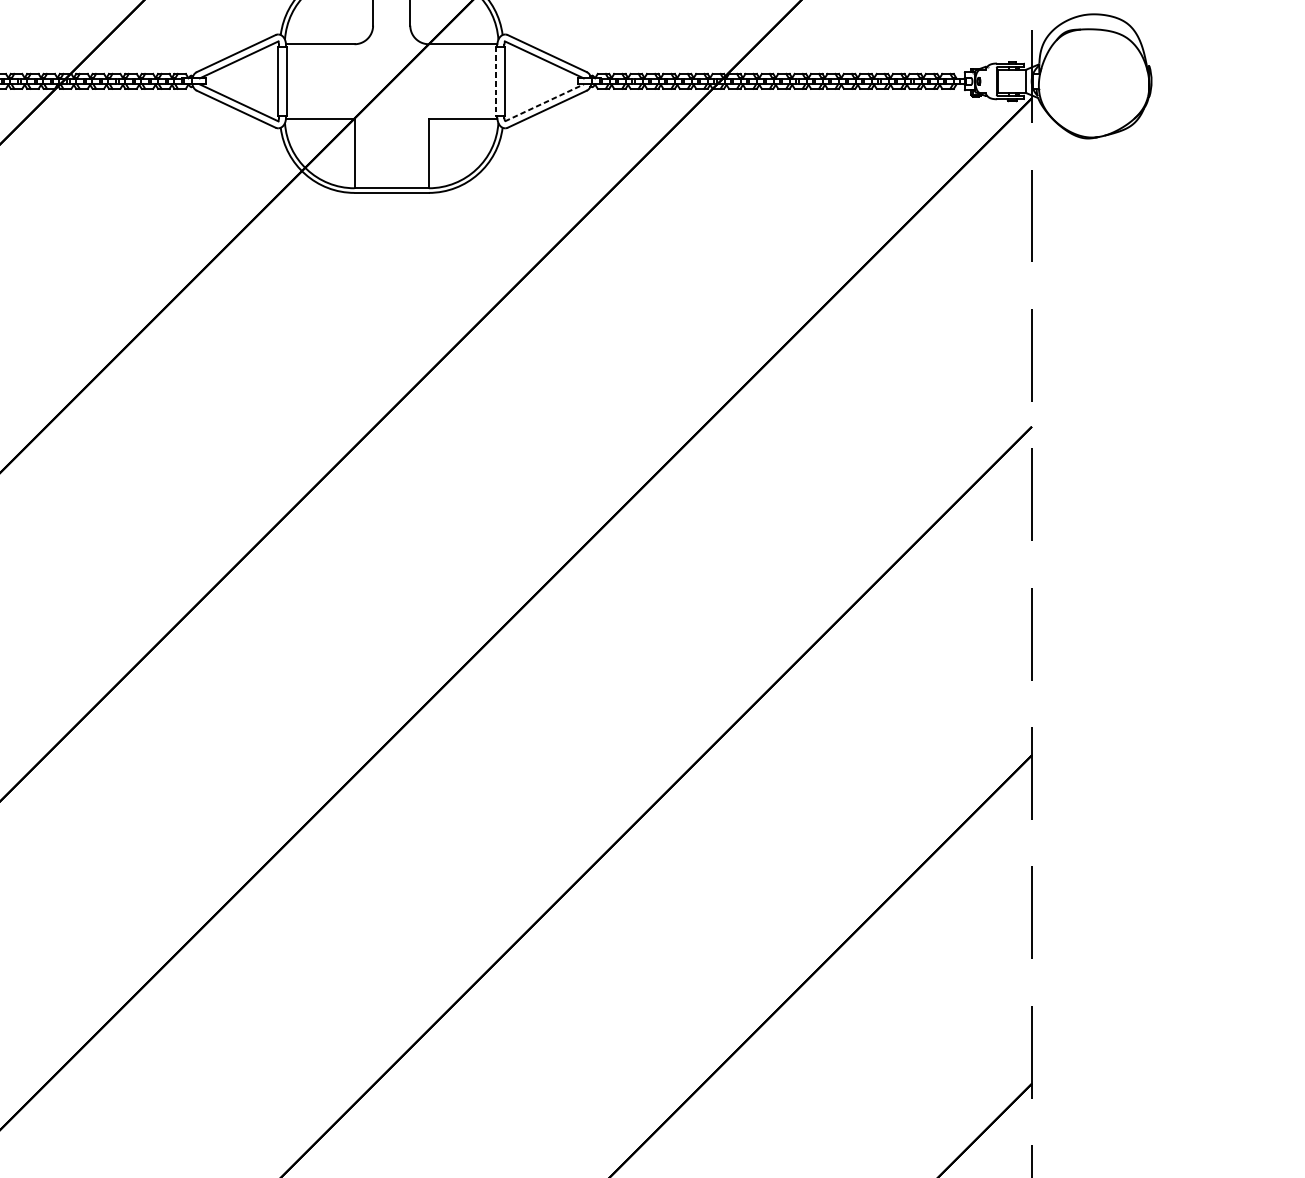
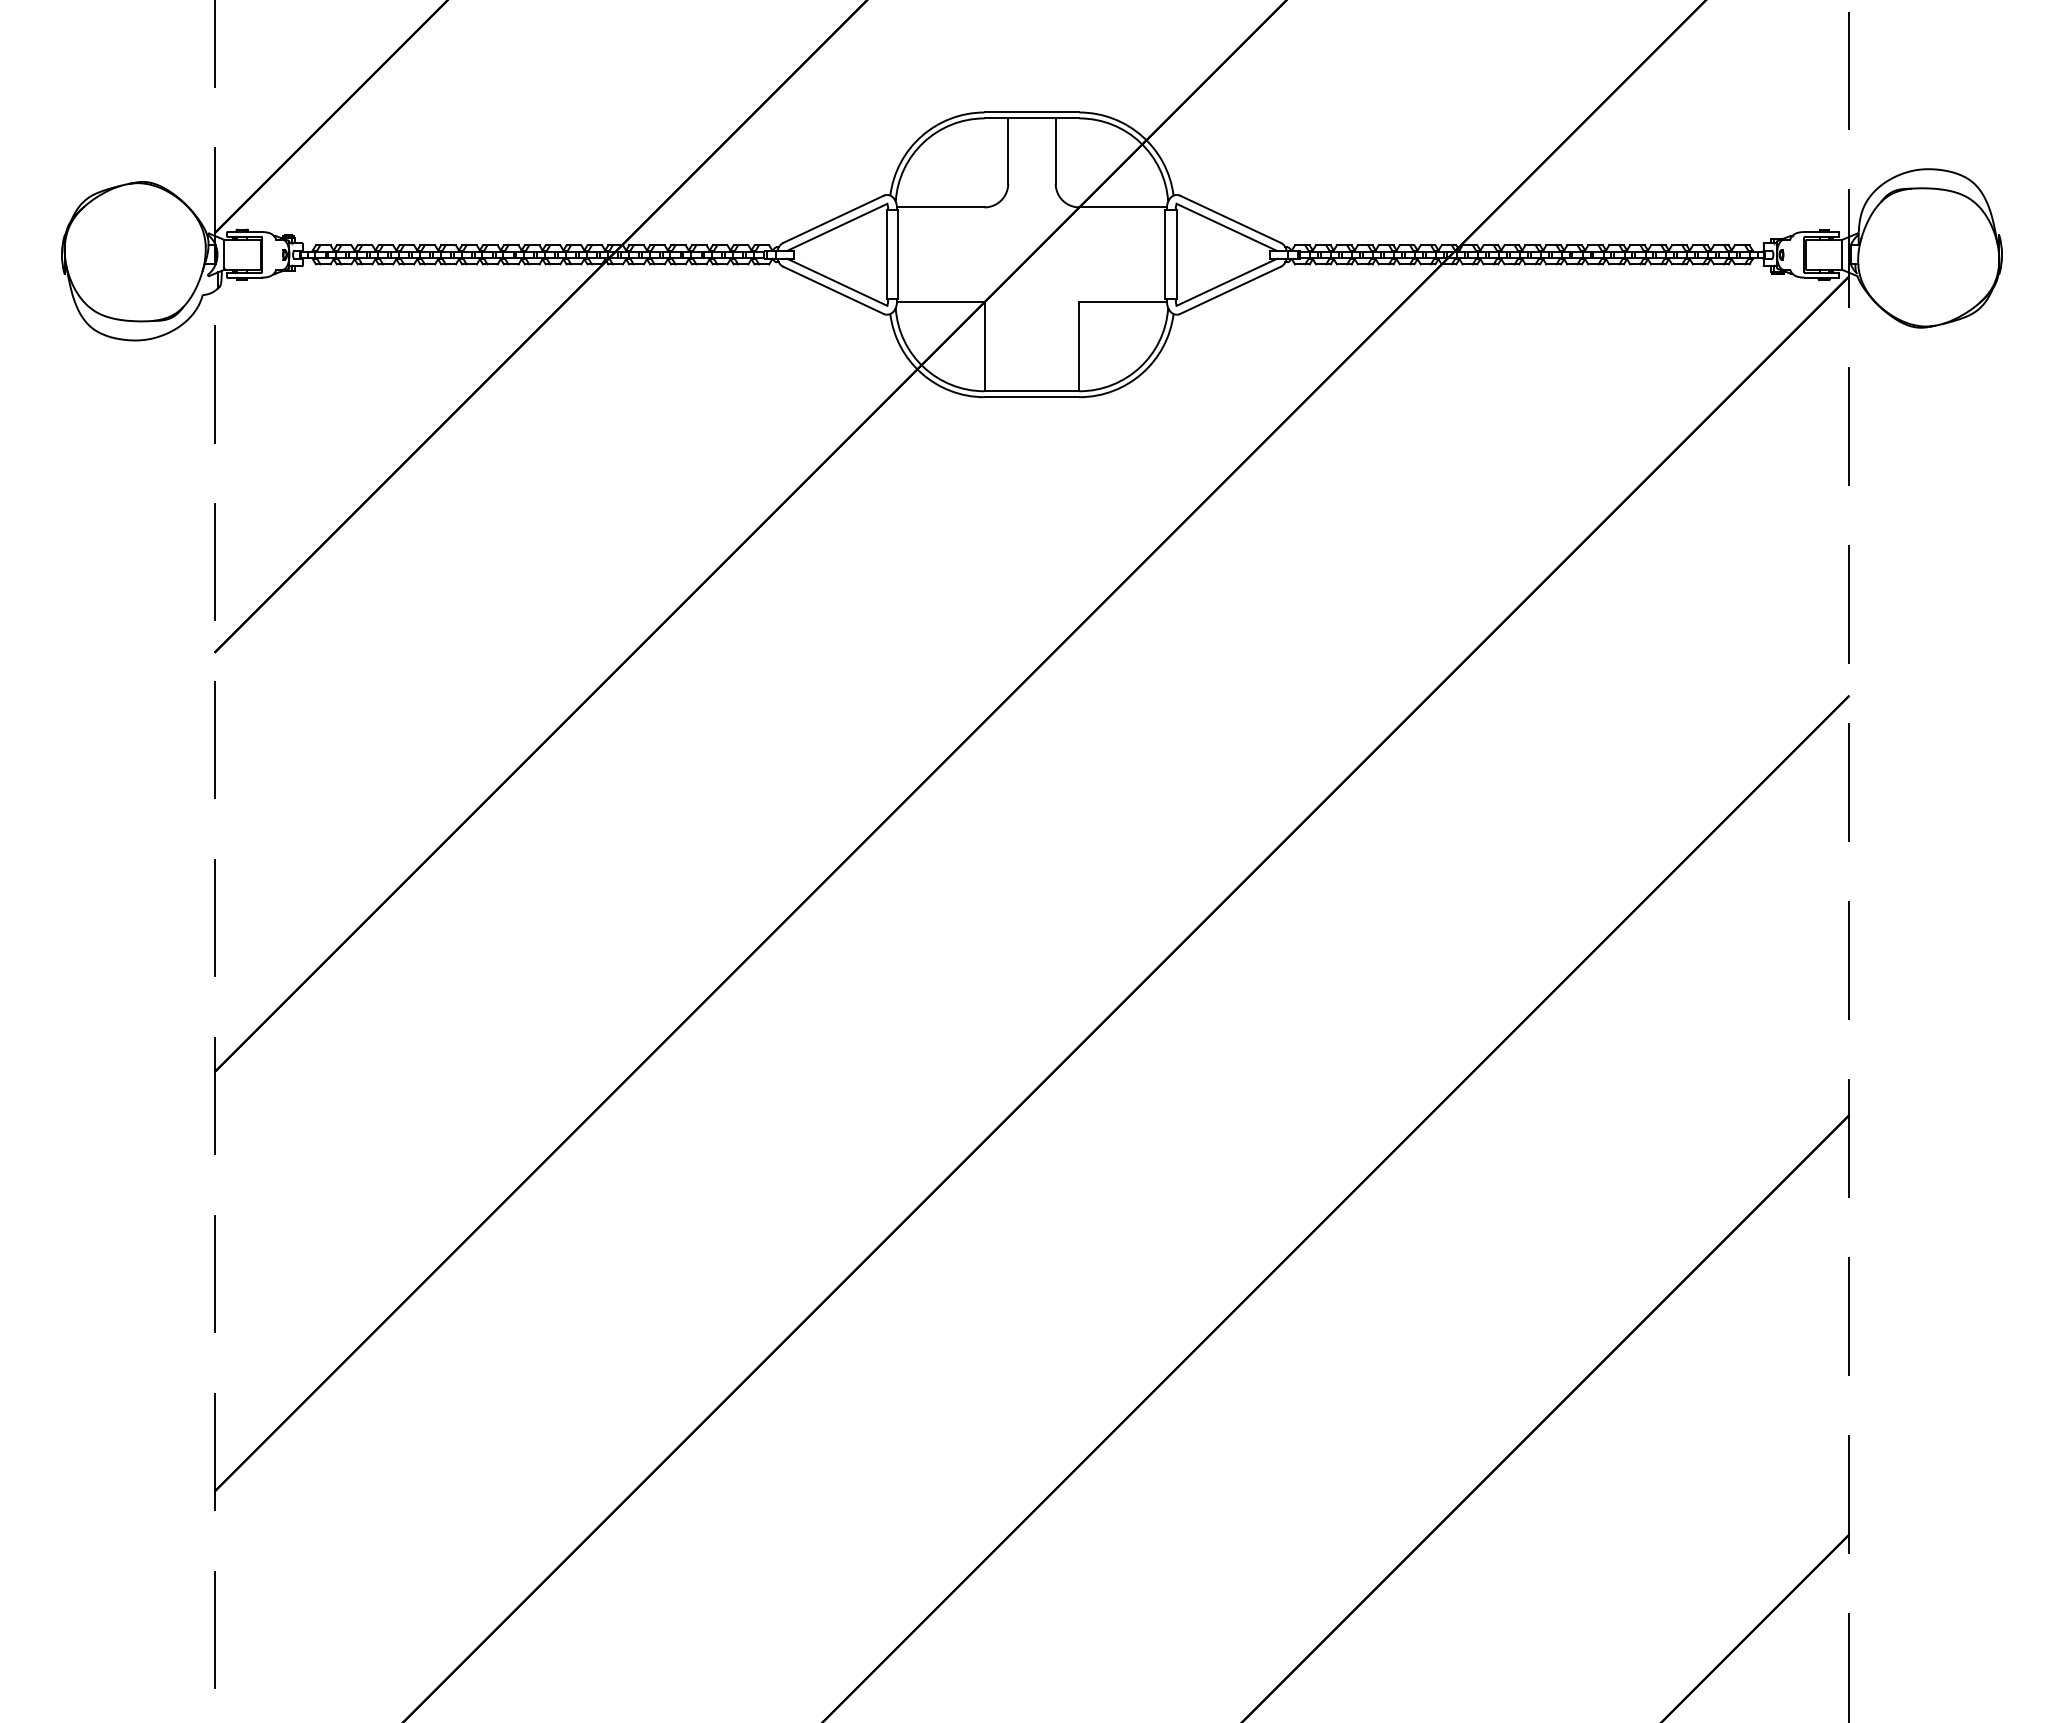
line: (496, 81) -> (1165, 255), dashed -> solid
line: (544, 103) -> (1226, 282), dashed -> solid

